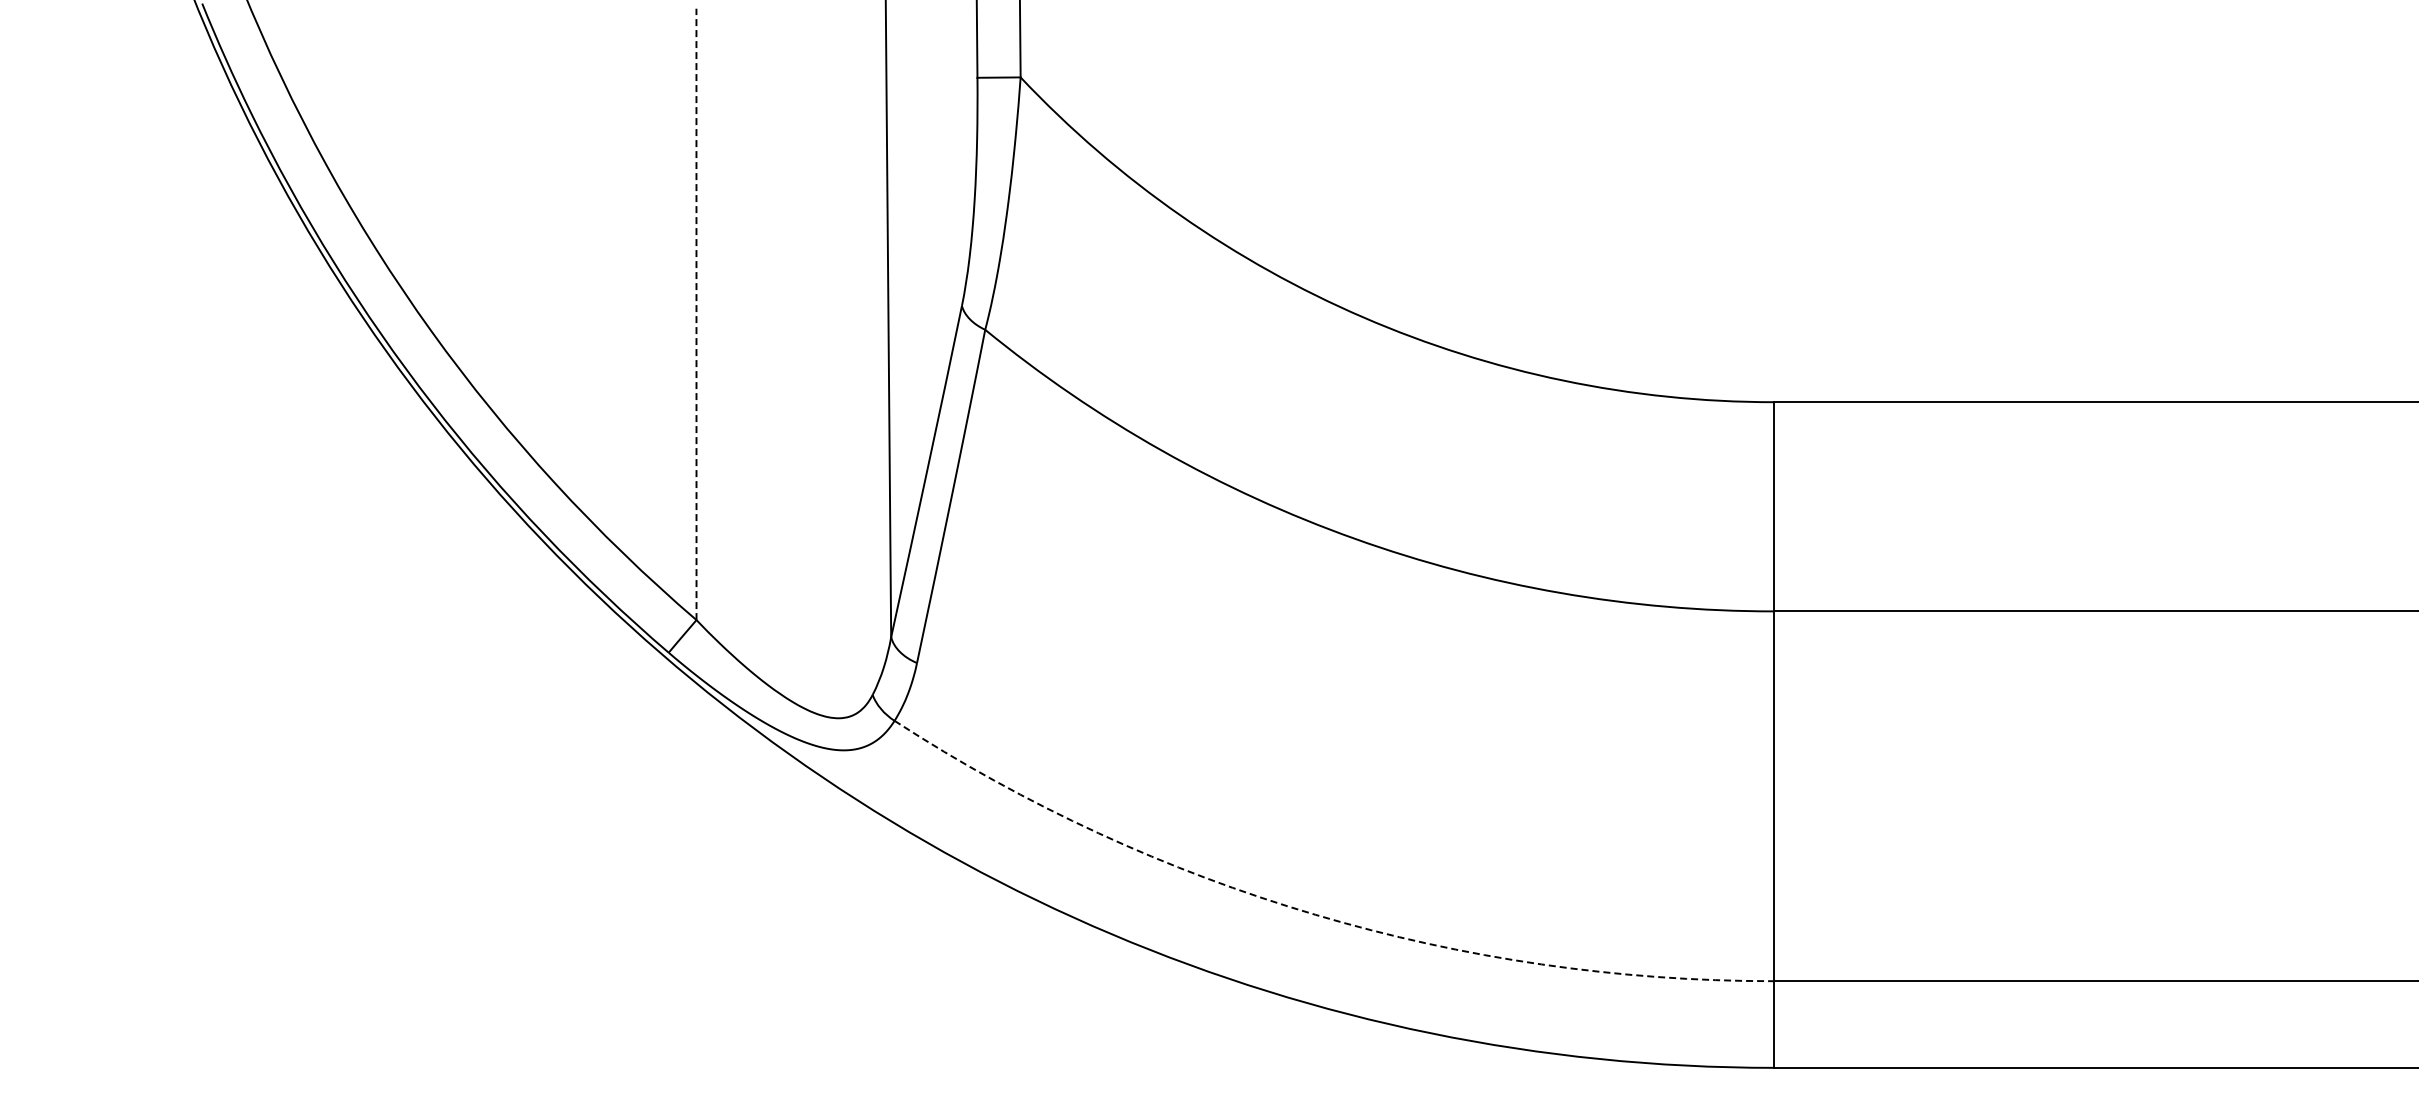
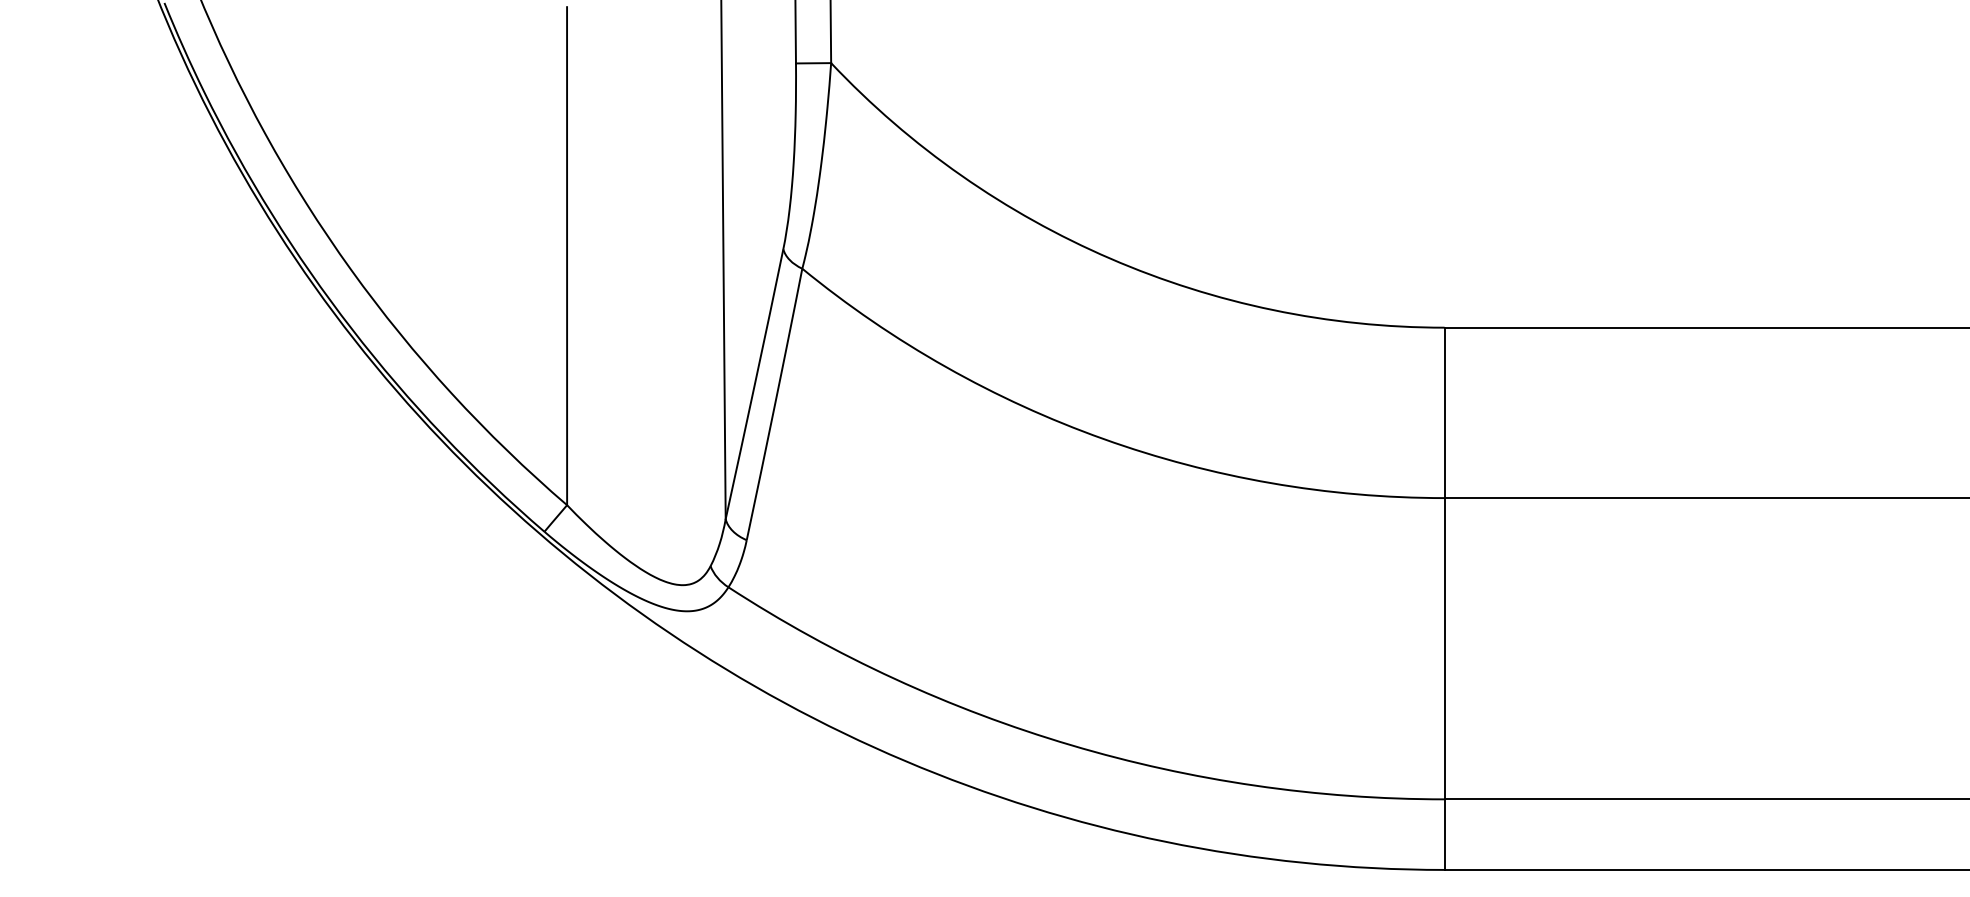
line: (696, 314) -> (567, 256), dashed -> solid
arc: (1315, 914) -> (1071, 745), dashed -> solid

